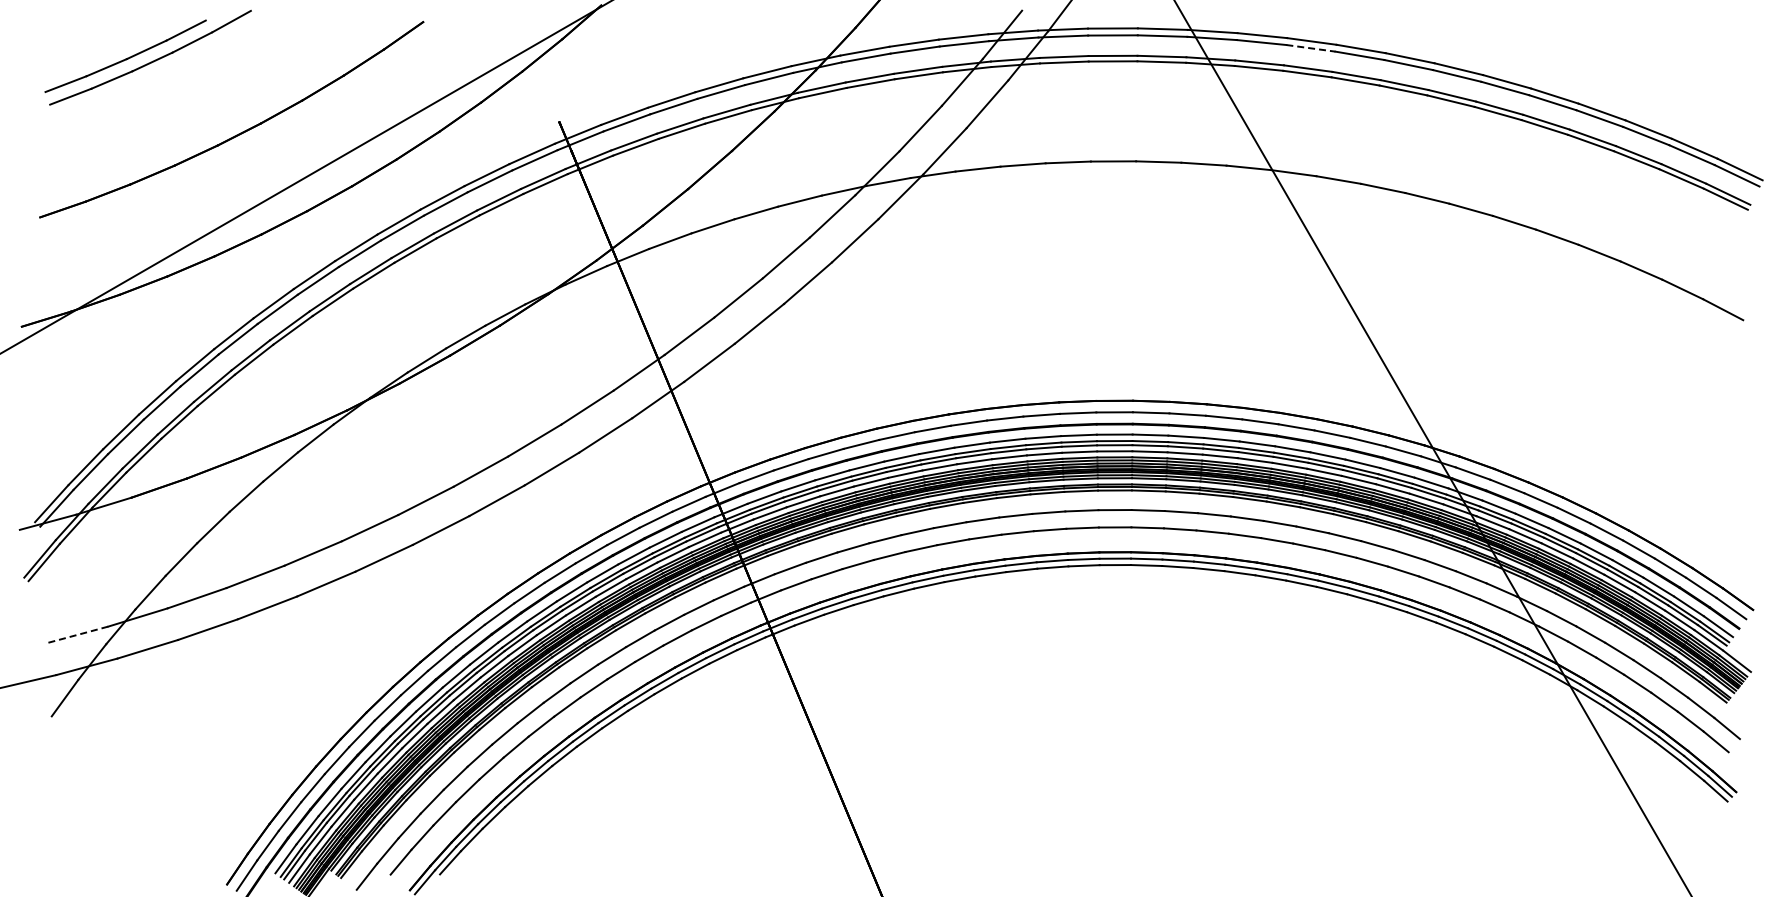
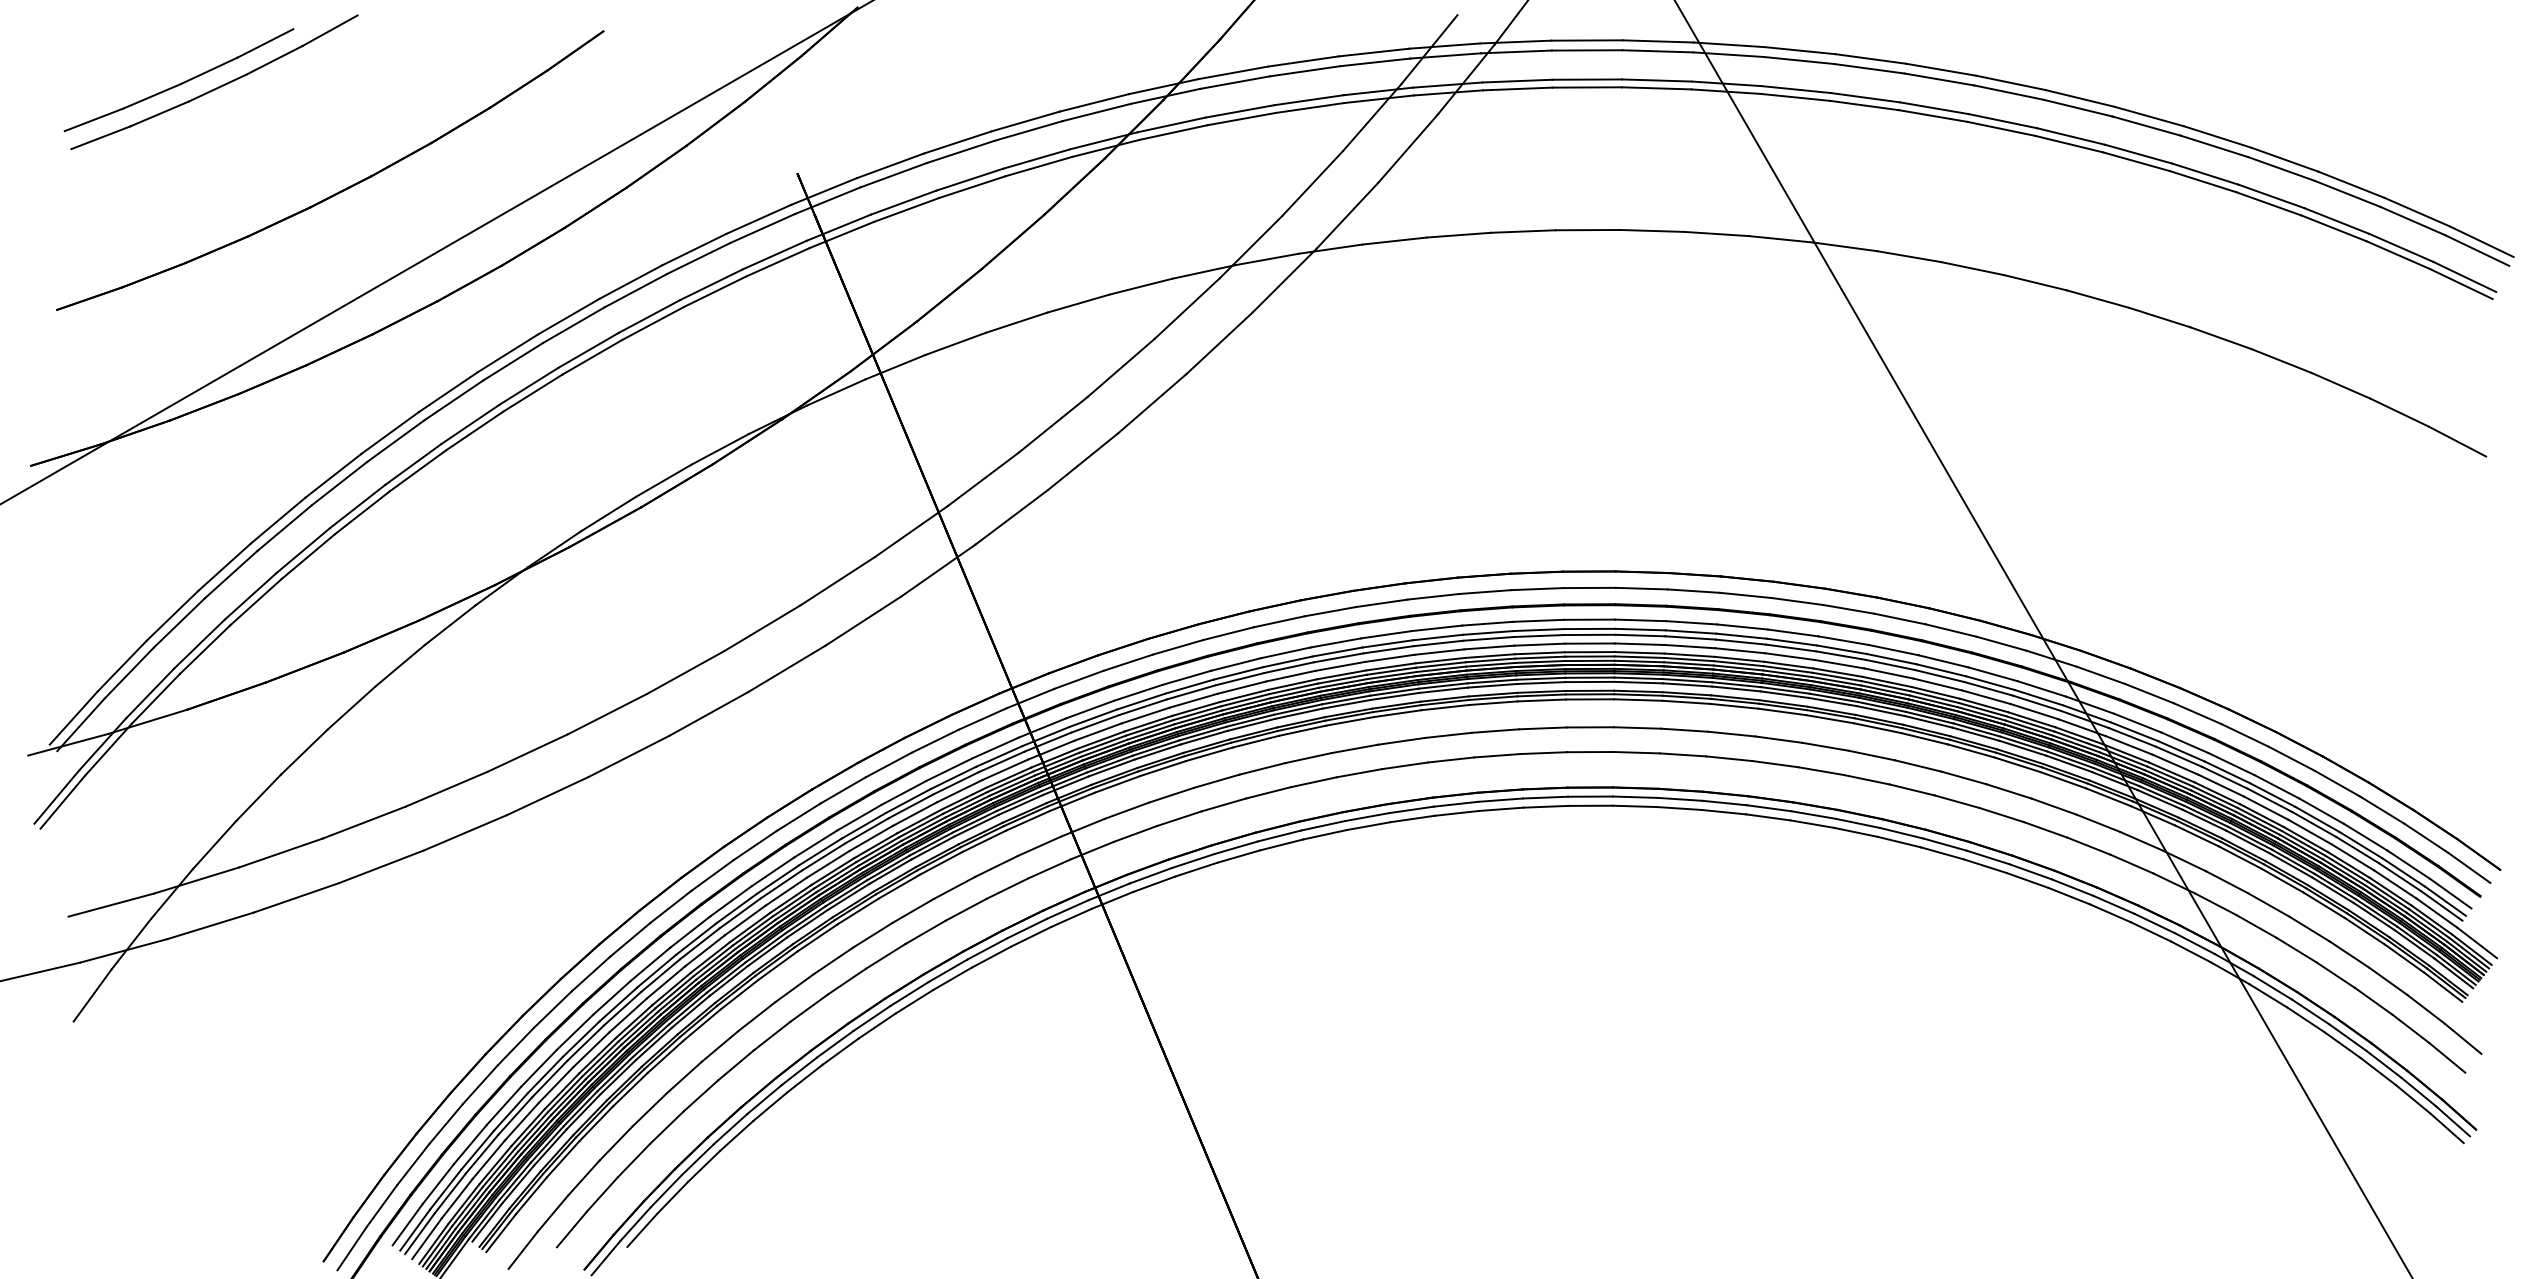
line: (1310, 48) -> (1868, 69), dashed -> solid
line: (77, 634) -> (110, 904), dashed -> solid

